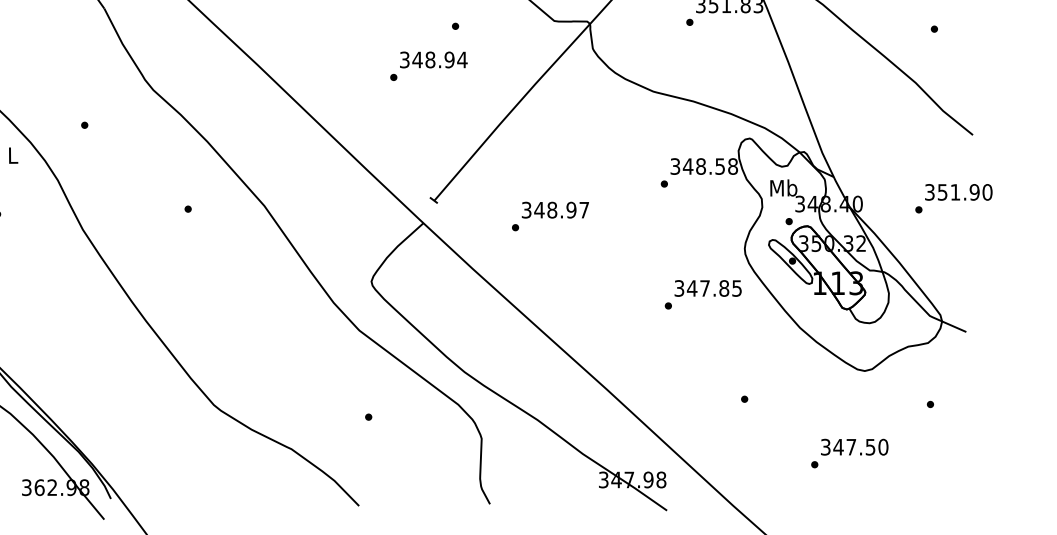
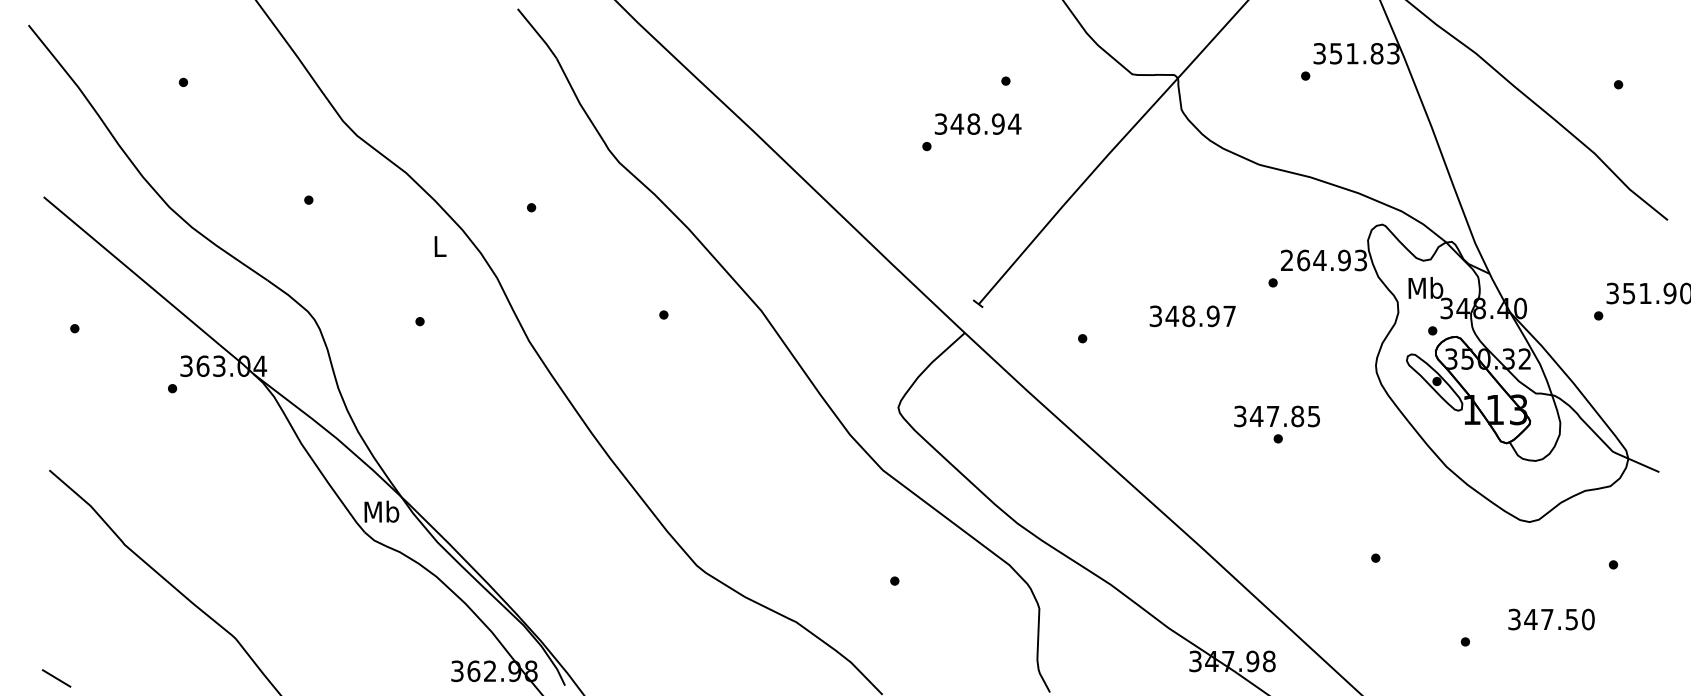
text: (704, 166) -> (1324, 260), 348.58 -> 264.93
text: (555, 210) -> (1192, 316), moved
text: (707, 288) -> (1276, 416), moved
text: (854, 447) -> (1551, 619), moved

